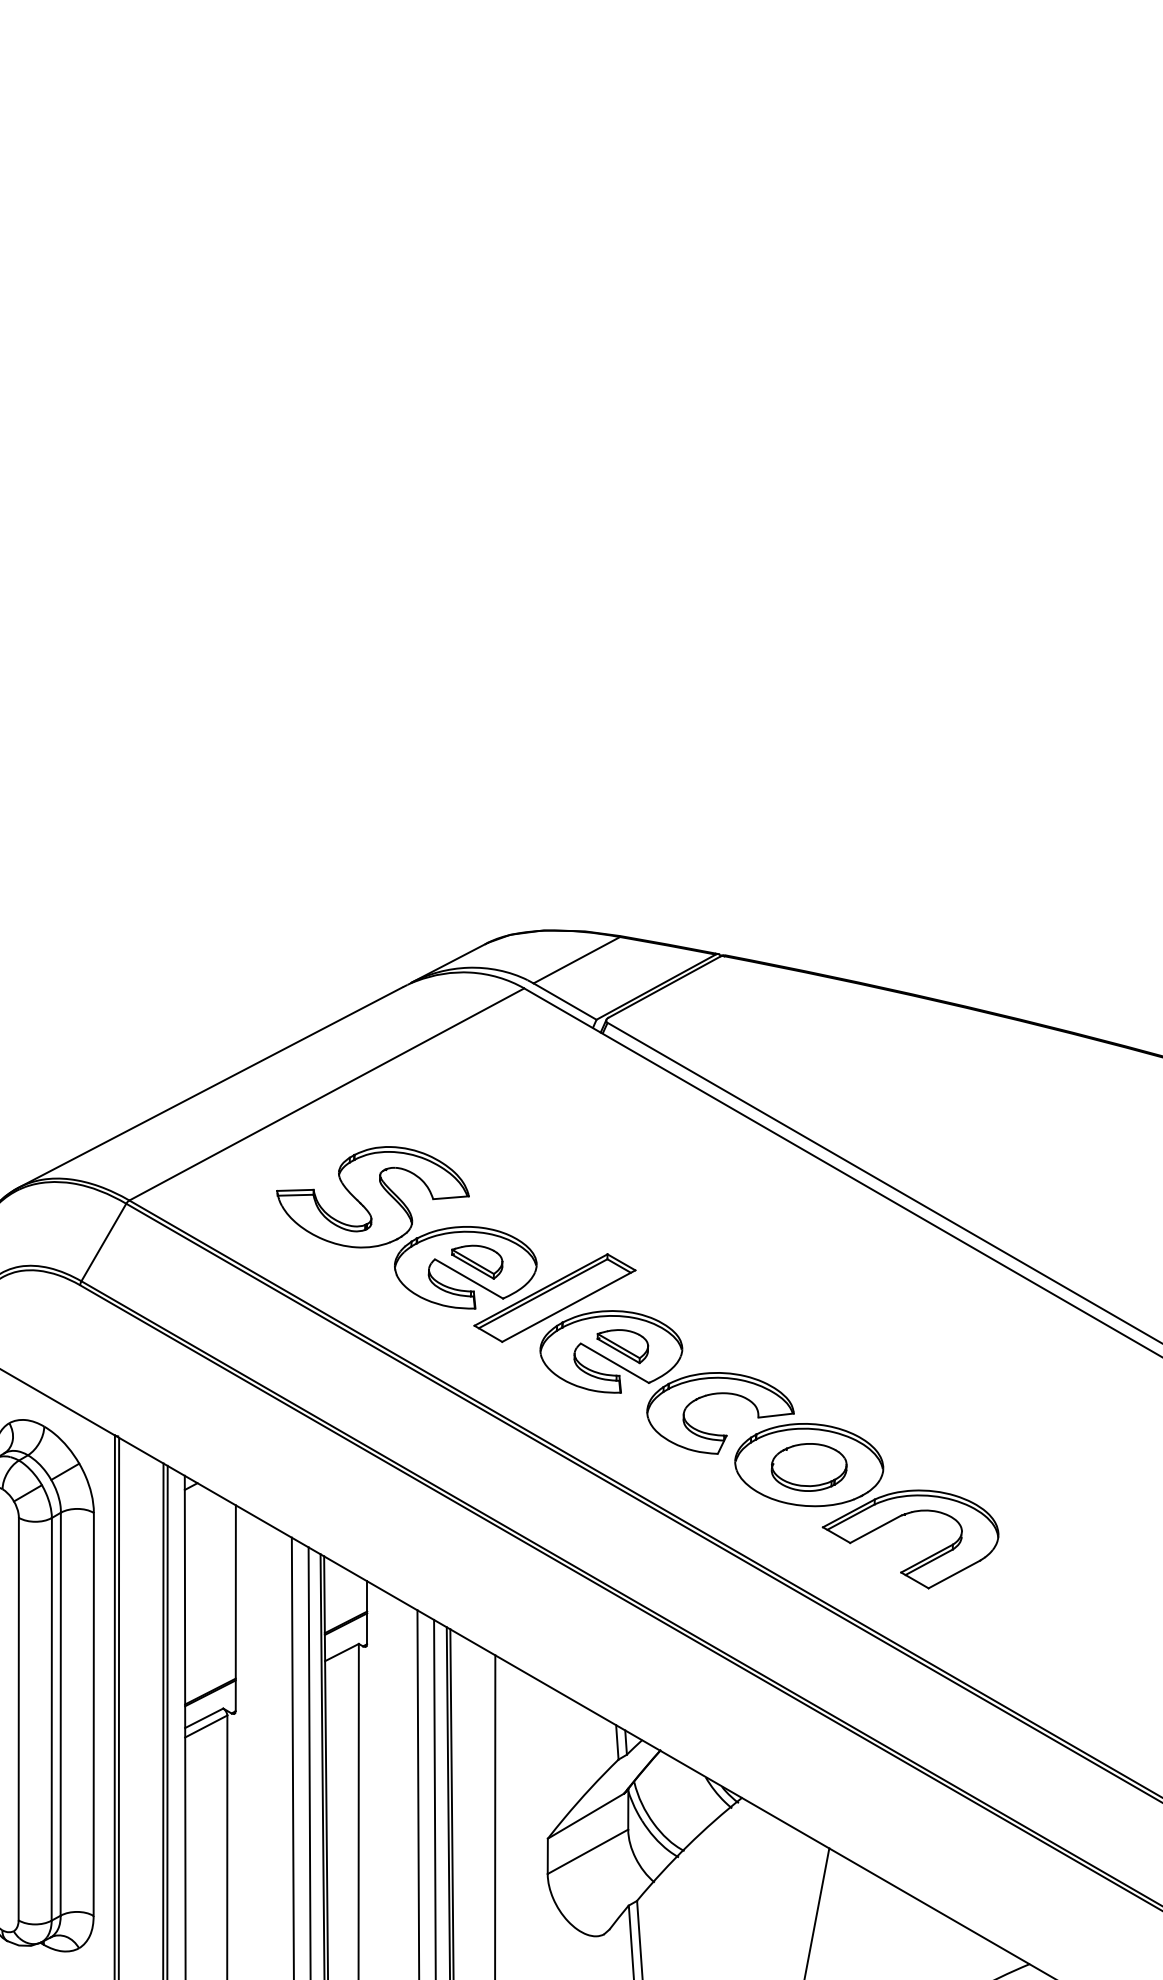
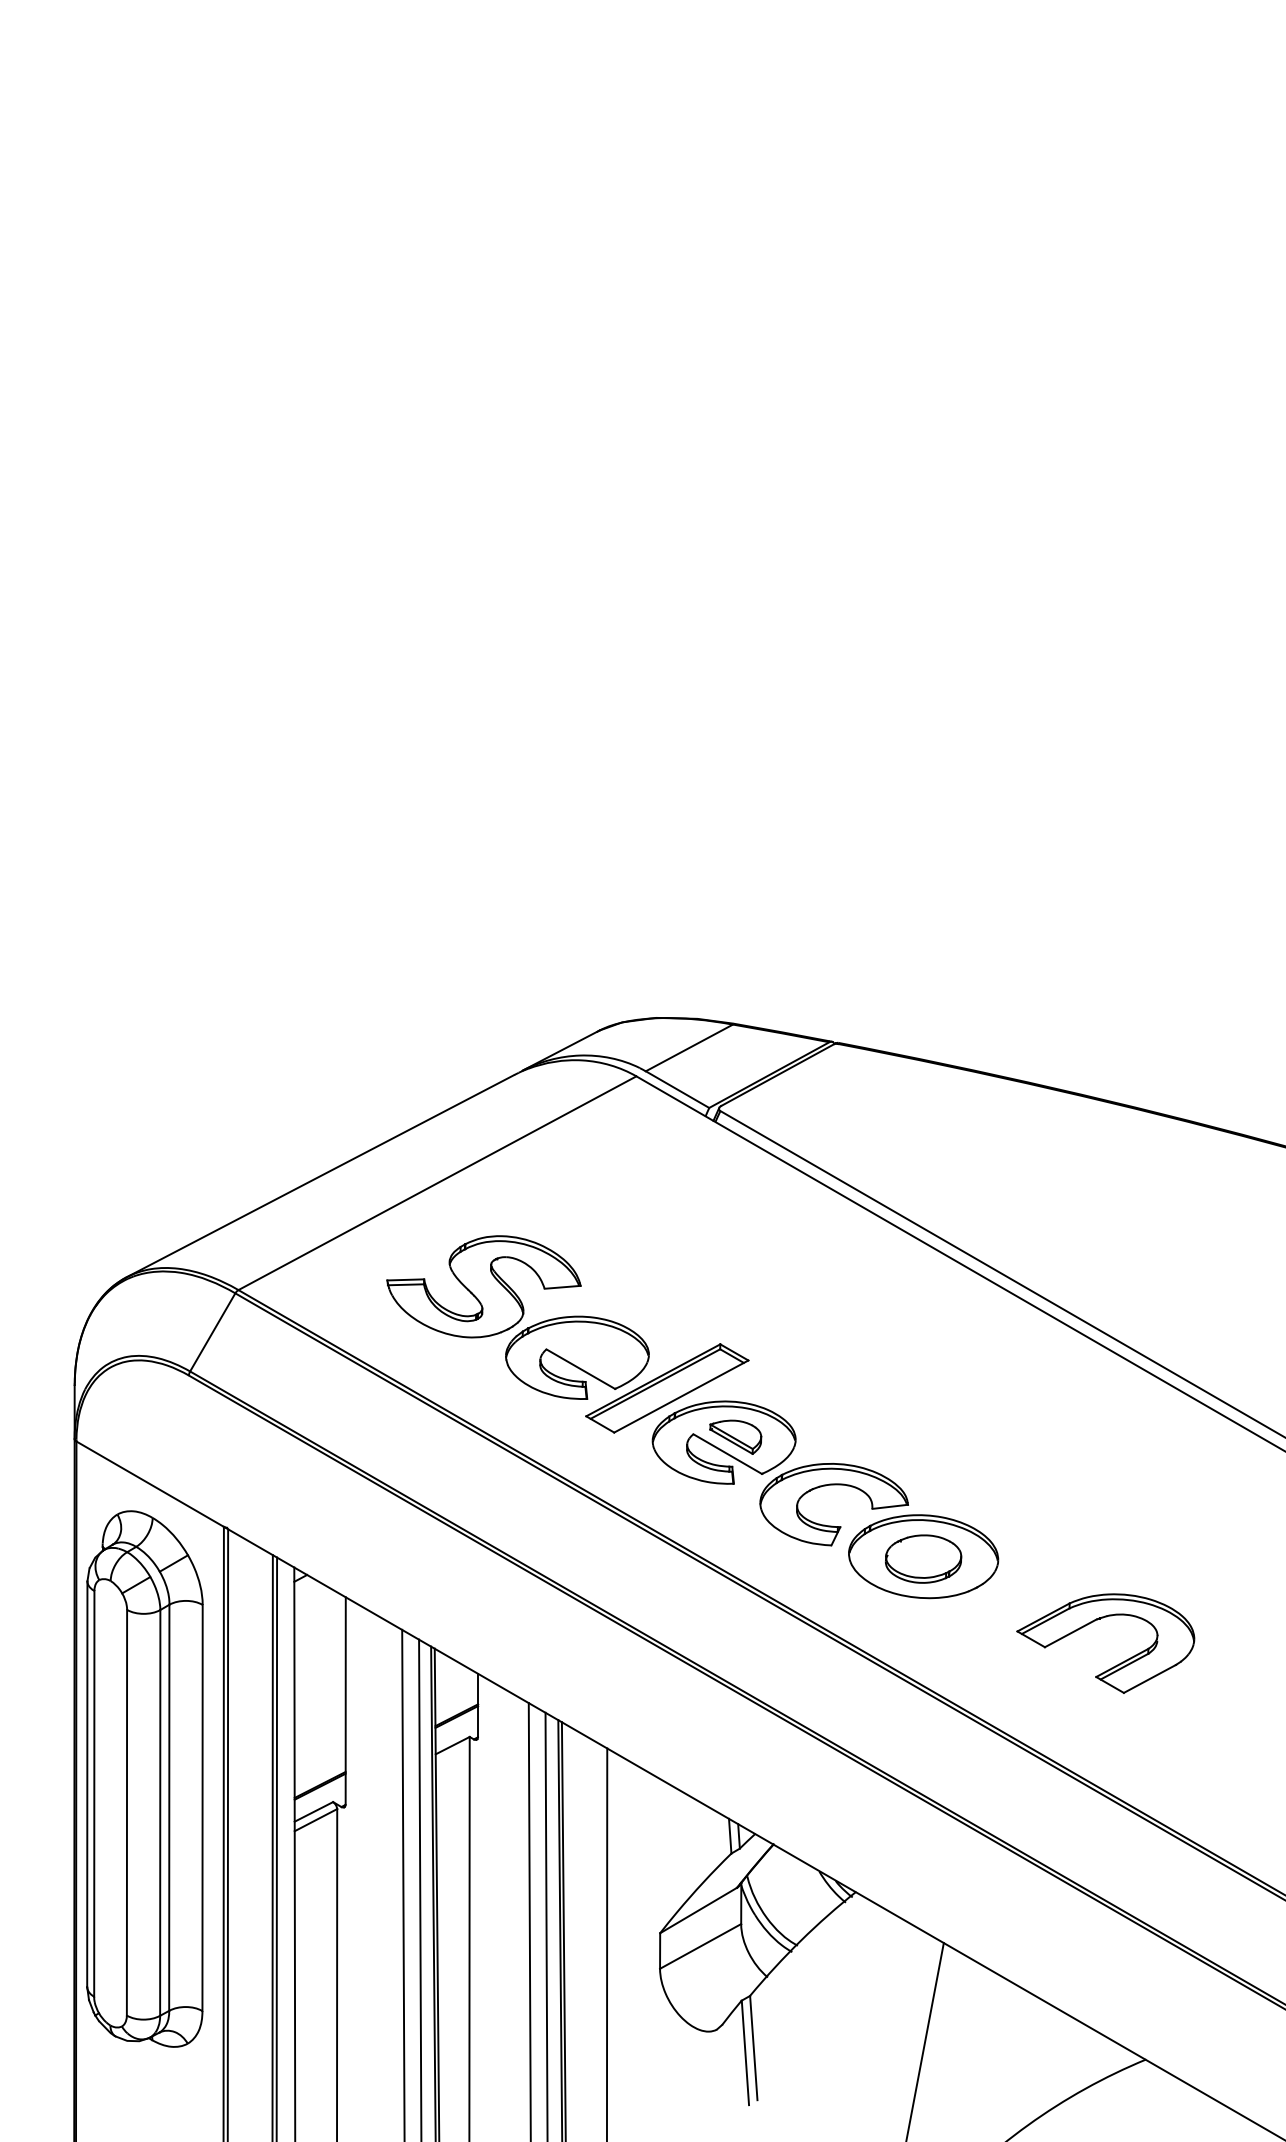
part: (476, 1261) -> (588, 1351), removed
part: (900, 1517) -> (1095, 1621), moved

